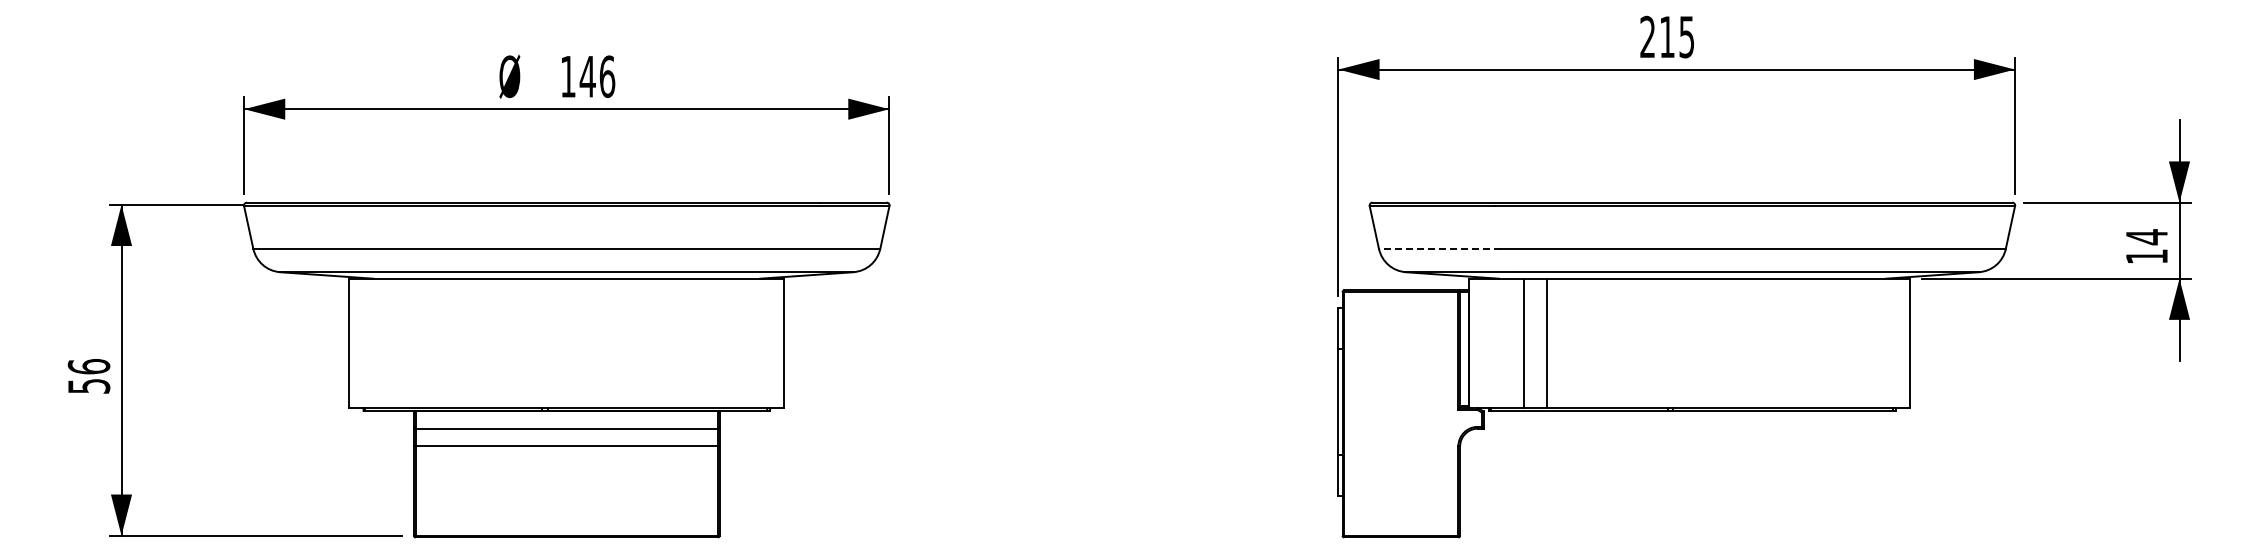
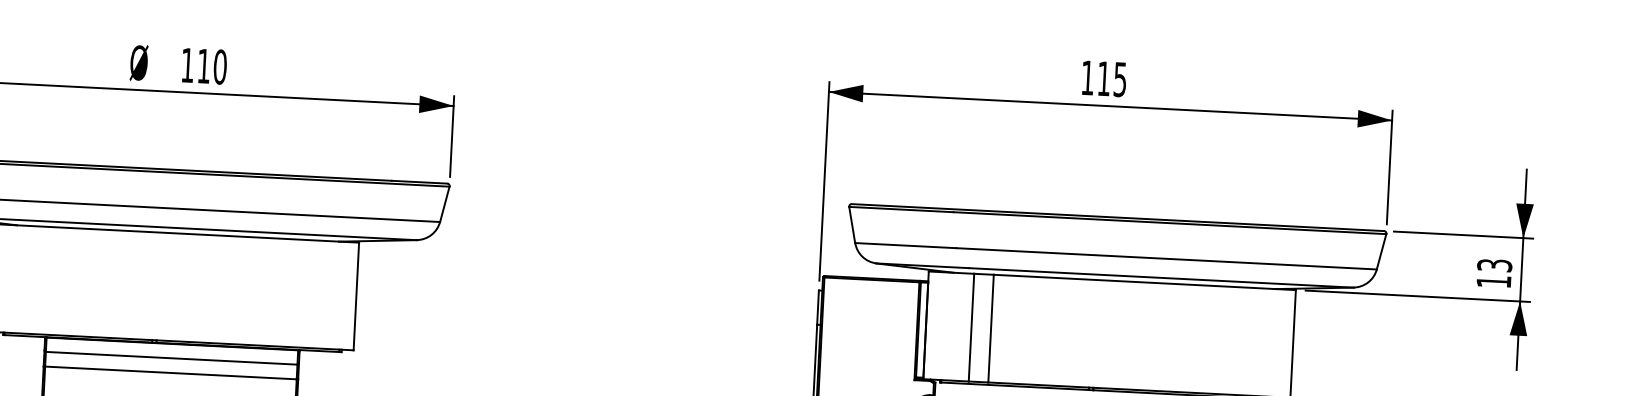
text: (1647, 36) -> (1087, 77), 215 -> 115
text: (597, 76) -> (212, 66), 146 -> 110
text: (2146, 237) -> (1494, 265), 14 -> 13
line: (1439, 249) -> (905, 245), dashed -> solid

